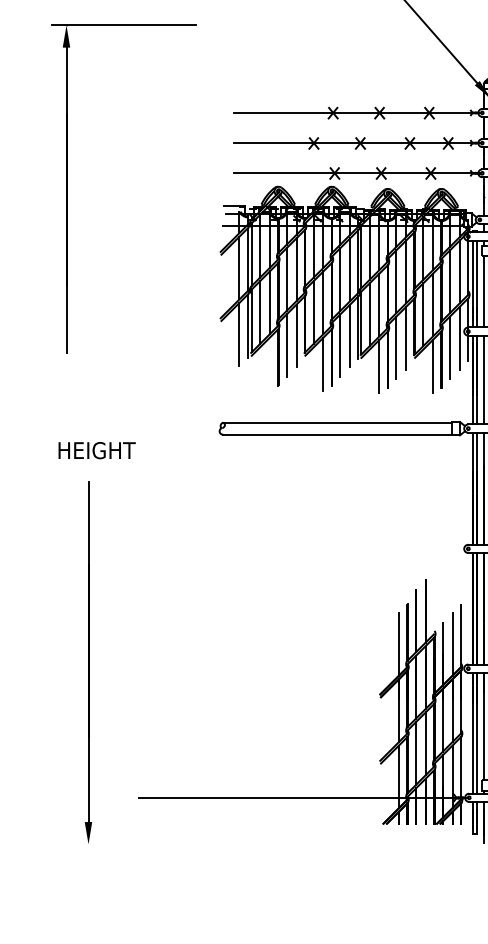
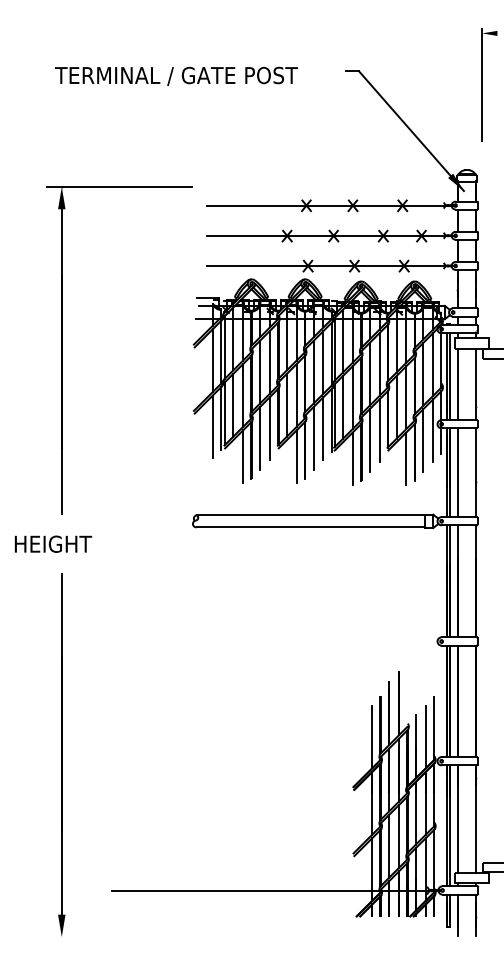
part: (67, 188) -> (62, 350), moved
line: (270, 363) -> (243, 456), added
text: (97, 449) -> (53, 543), moved

